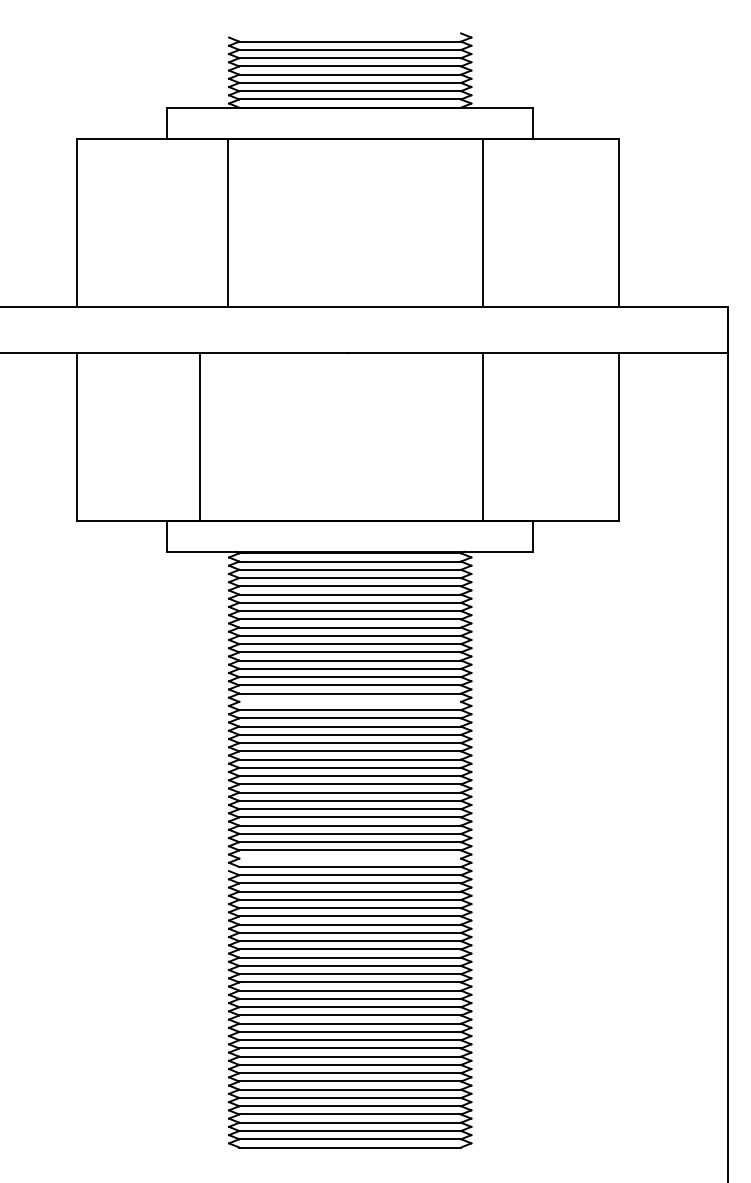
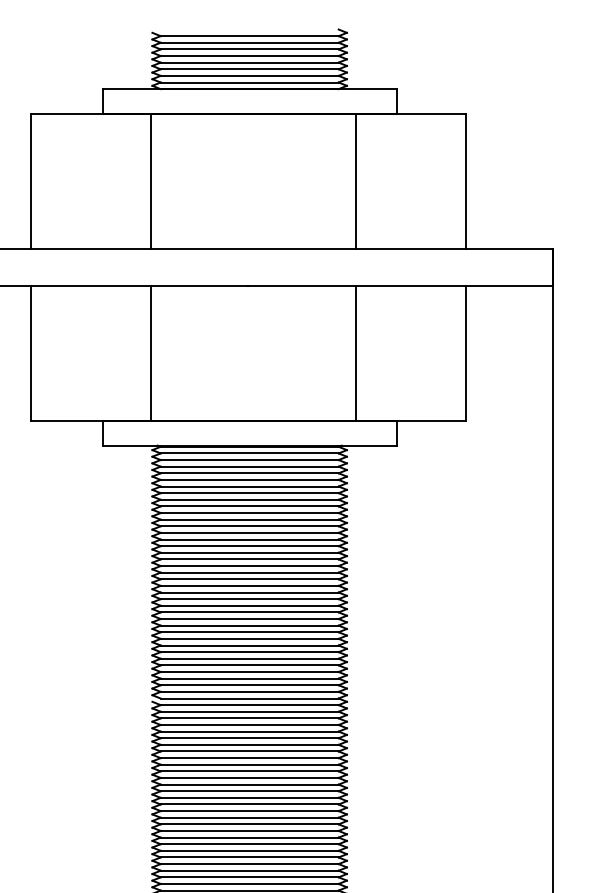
line: (199, 436) -> (151, 353), moved
line: (350, 701) -> (249, 565), added
line: (350, 858) -> (249, 691), added

